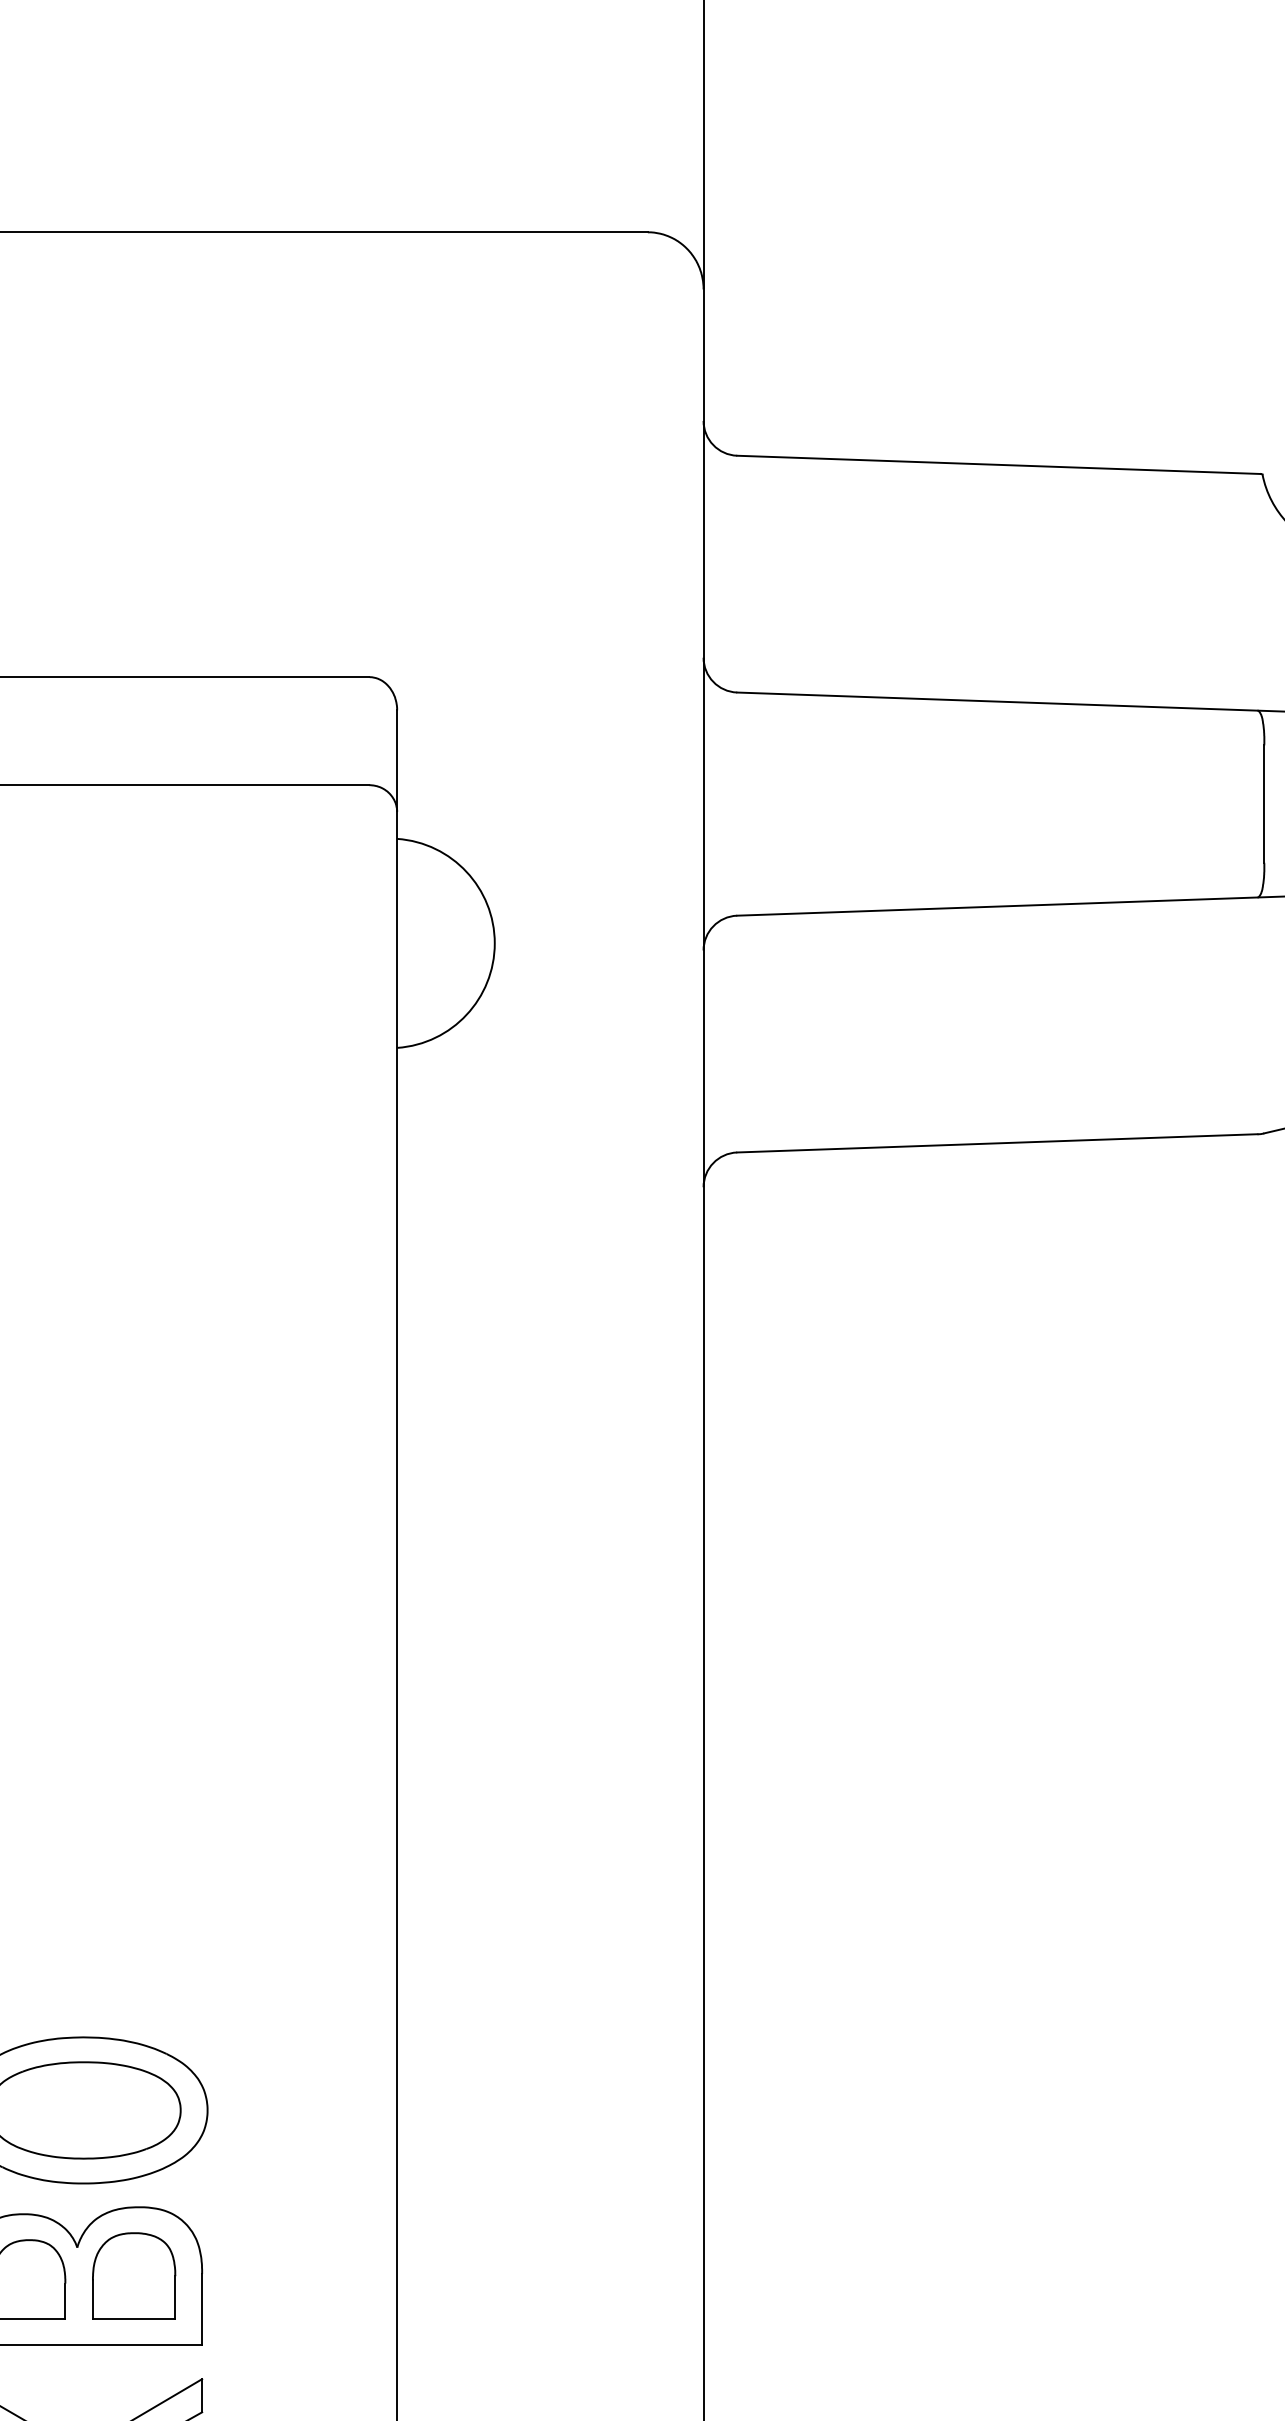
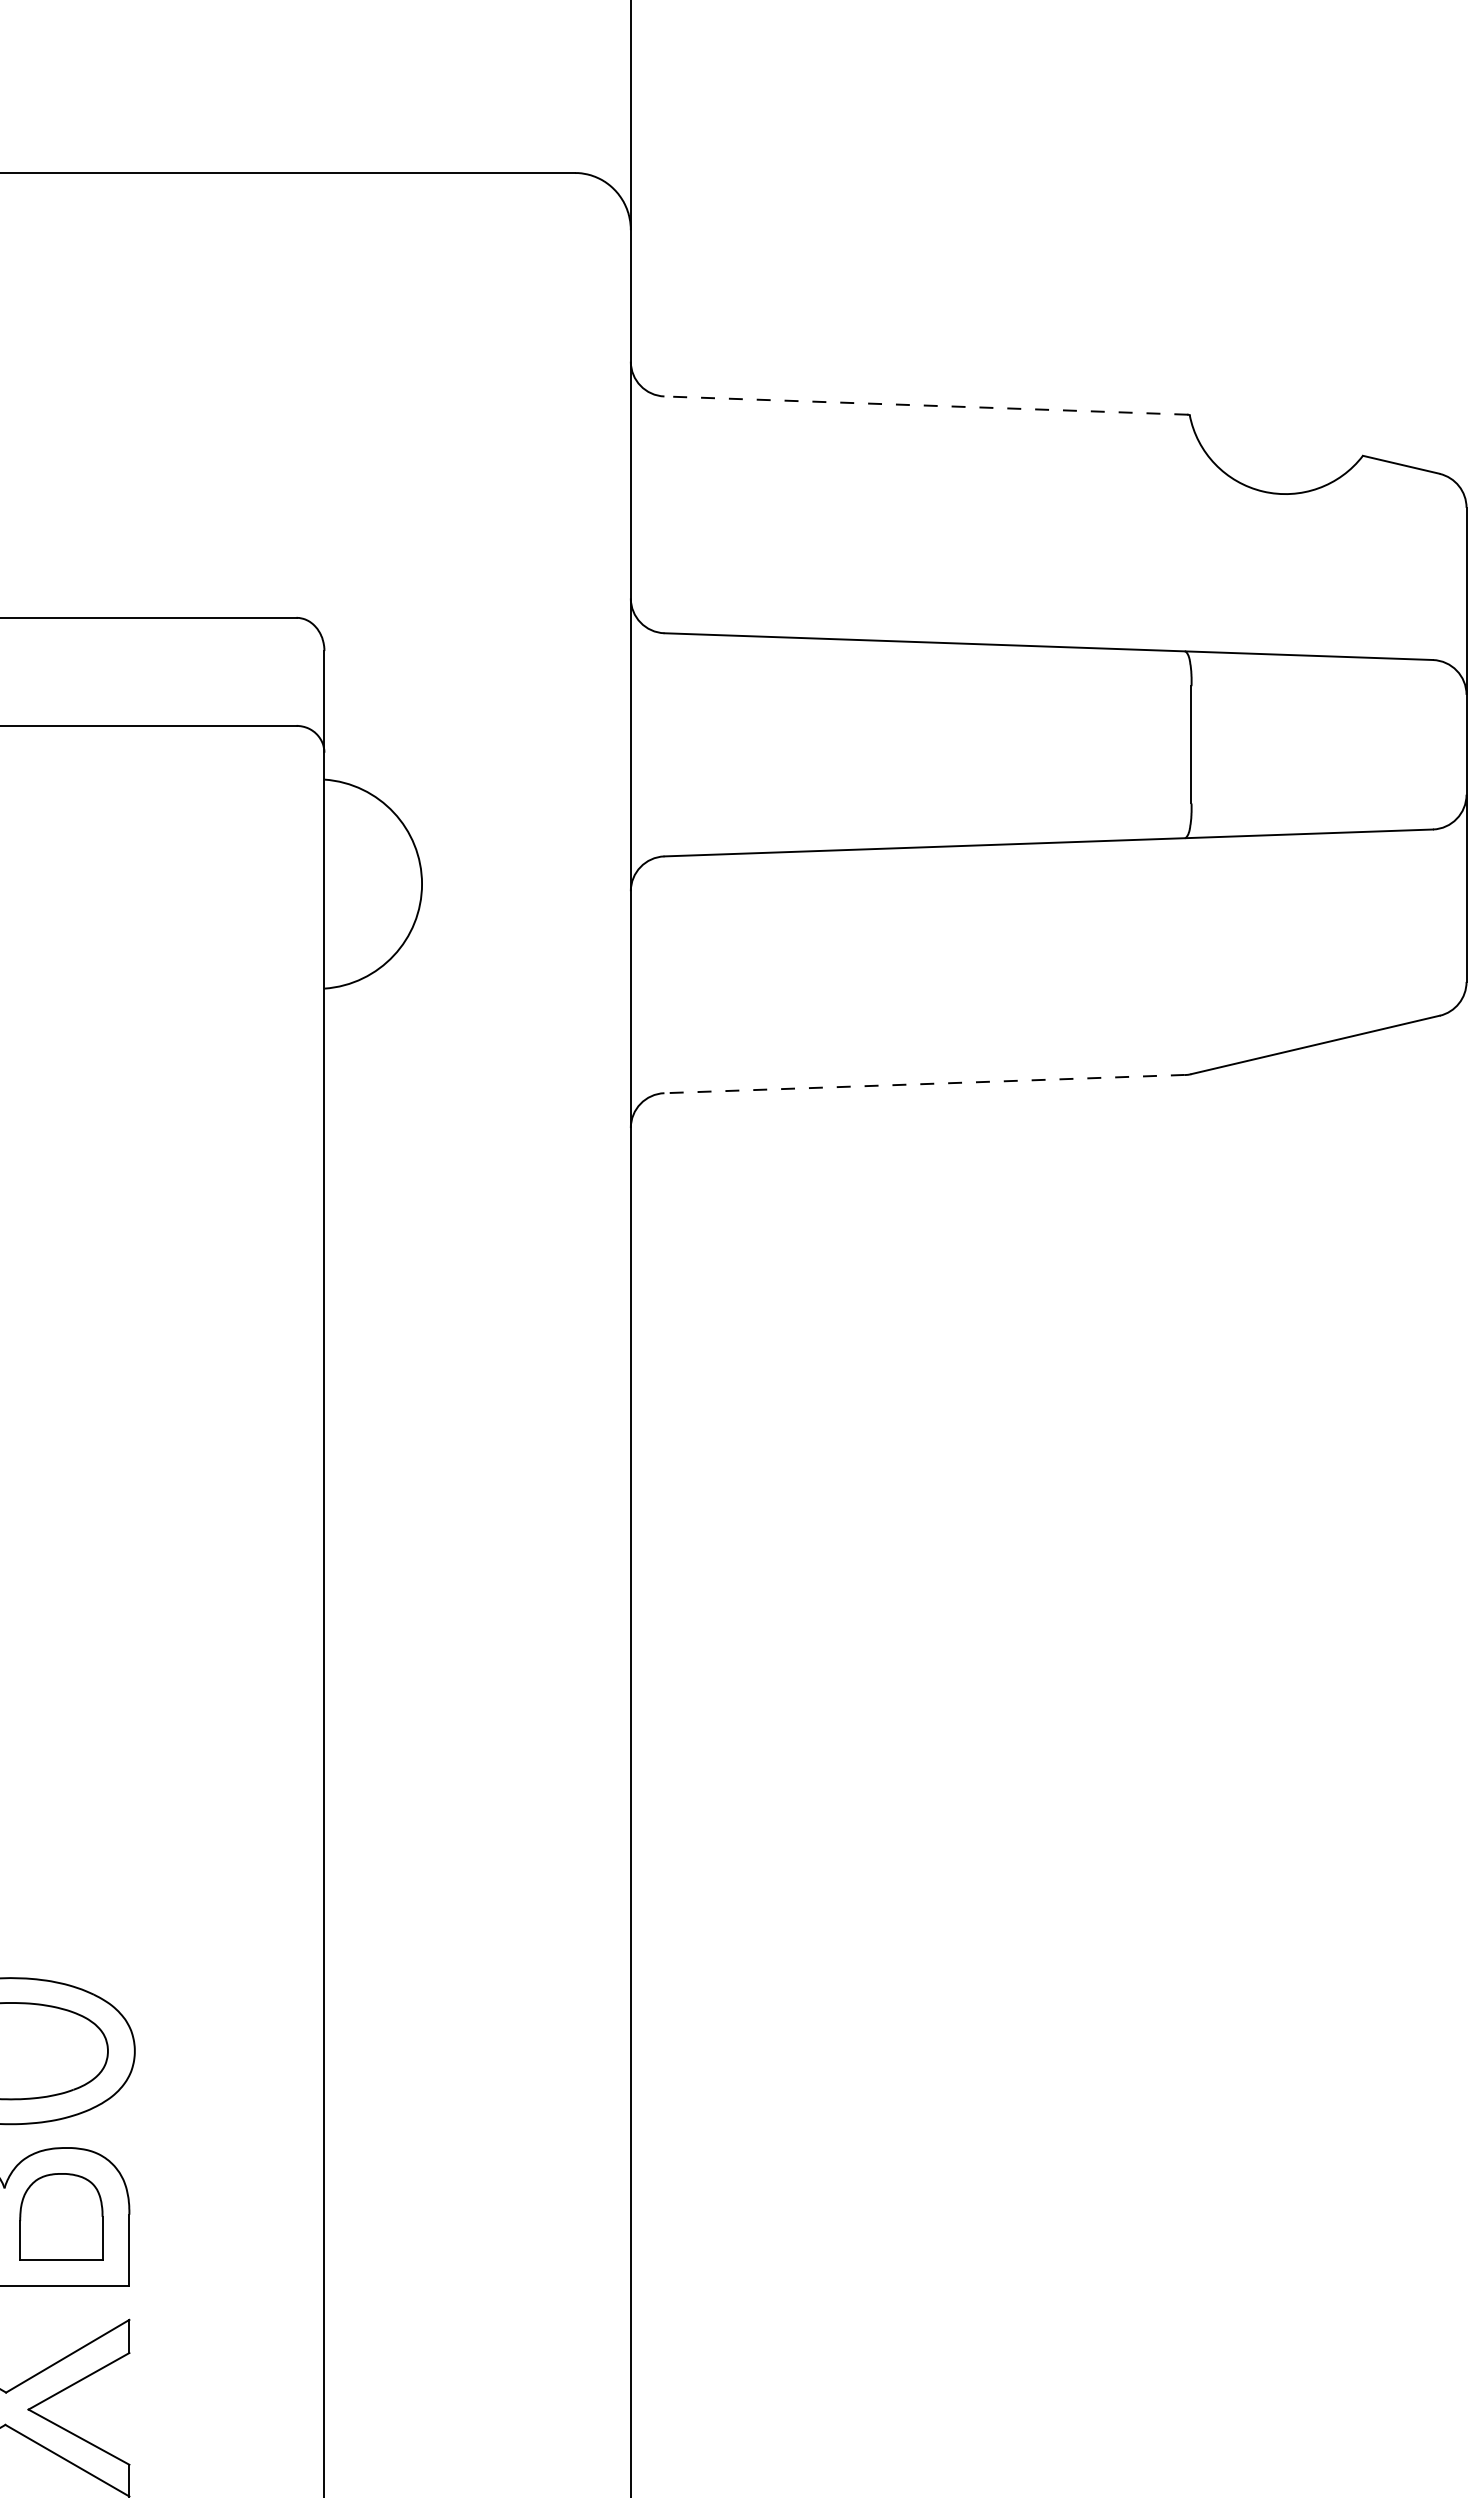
line: (998, 464) -> (925, 405), solid -> dashed
line: (997, 1143) -> (924, 1084), solid -> dashed

